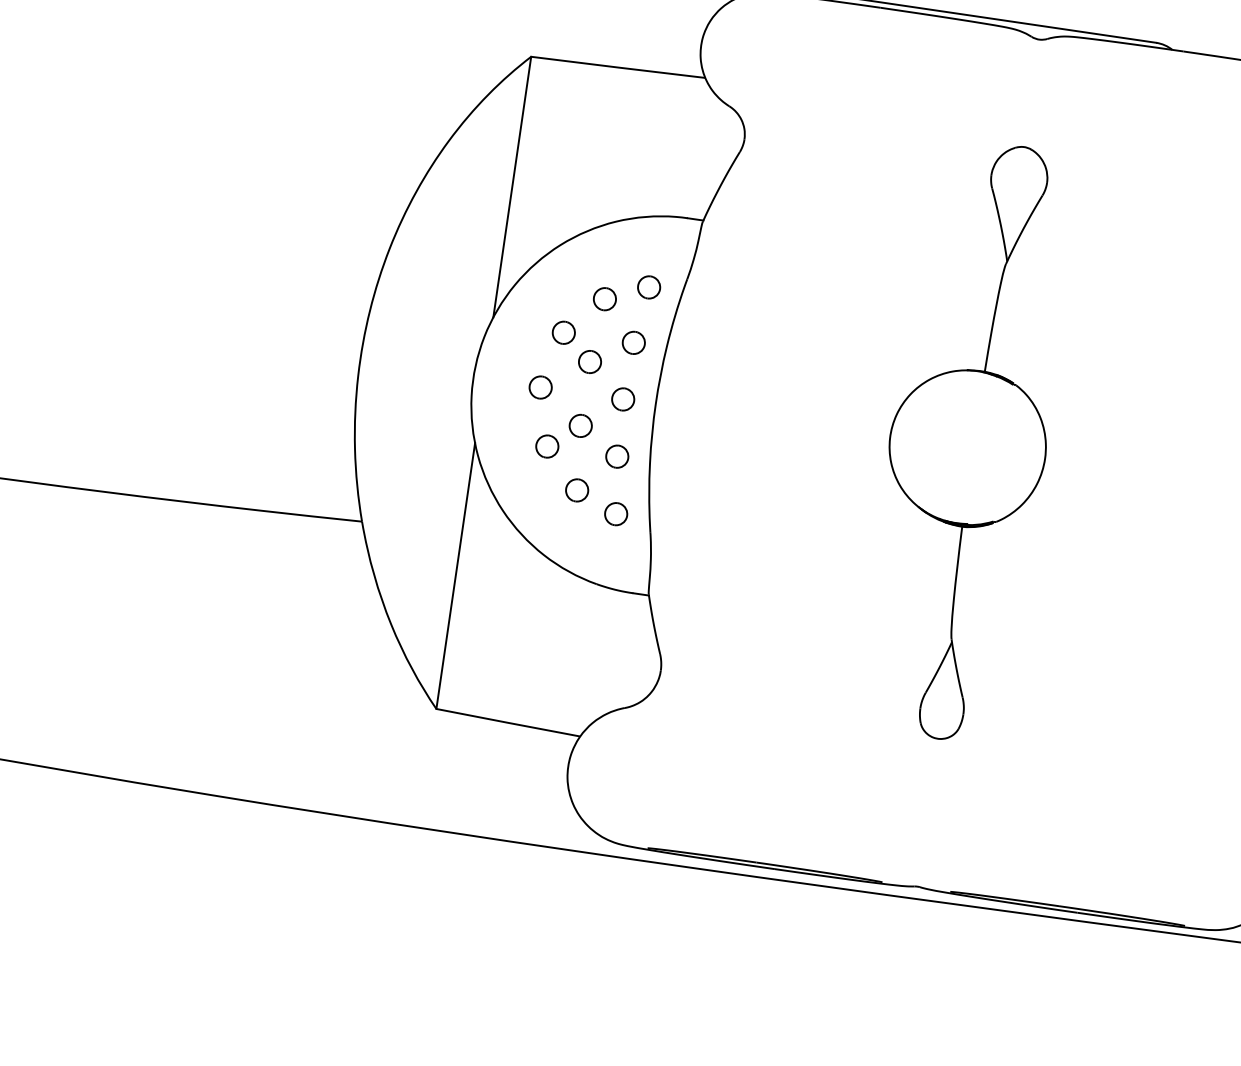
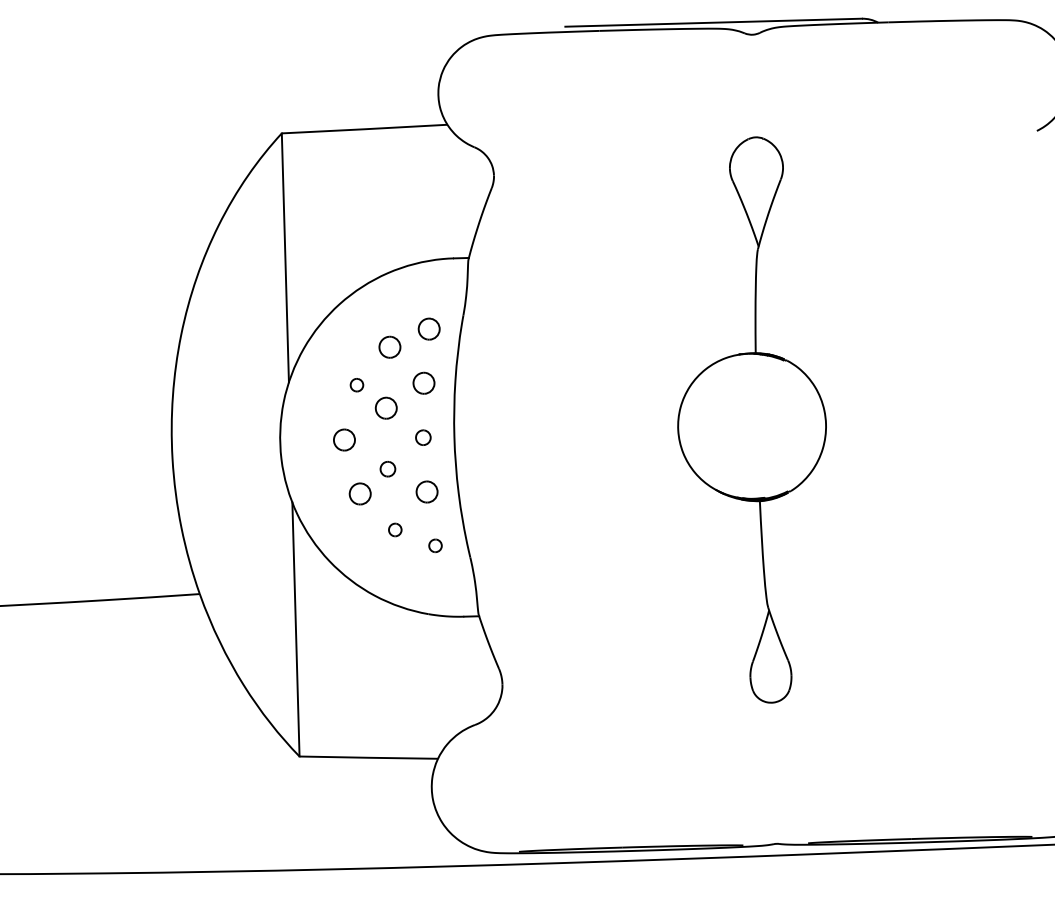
part: (563, 332) -> (356, 385), size x0.6
part: (623, 399) -> (423, 437), size x0.7
part: (580, 425) -> (387, 468), size x0.7
part: (577, 490) -> (395, 530), size x0.6
part: (616, 514) -> (435, 546), size x0.6

